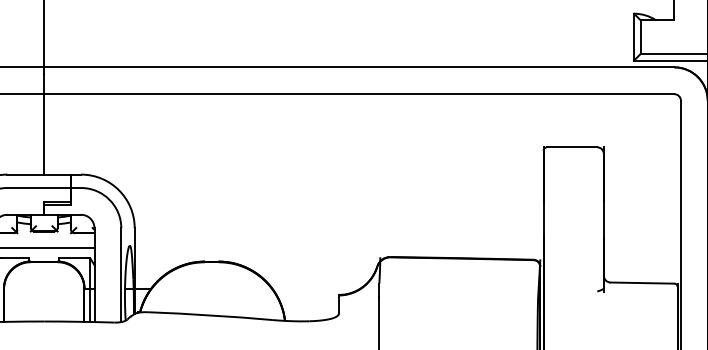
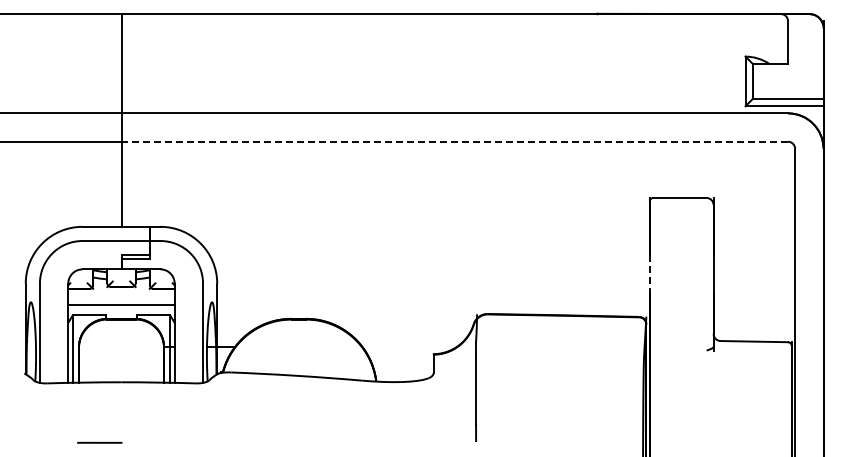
line: (358, 93) -> (454, 141), solid -> dashed
line: (543, 219) -> (649, 274), solid -> dashed

